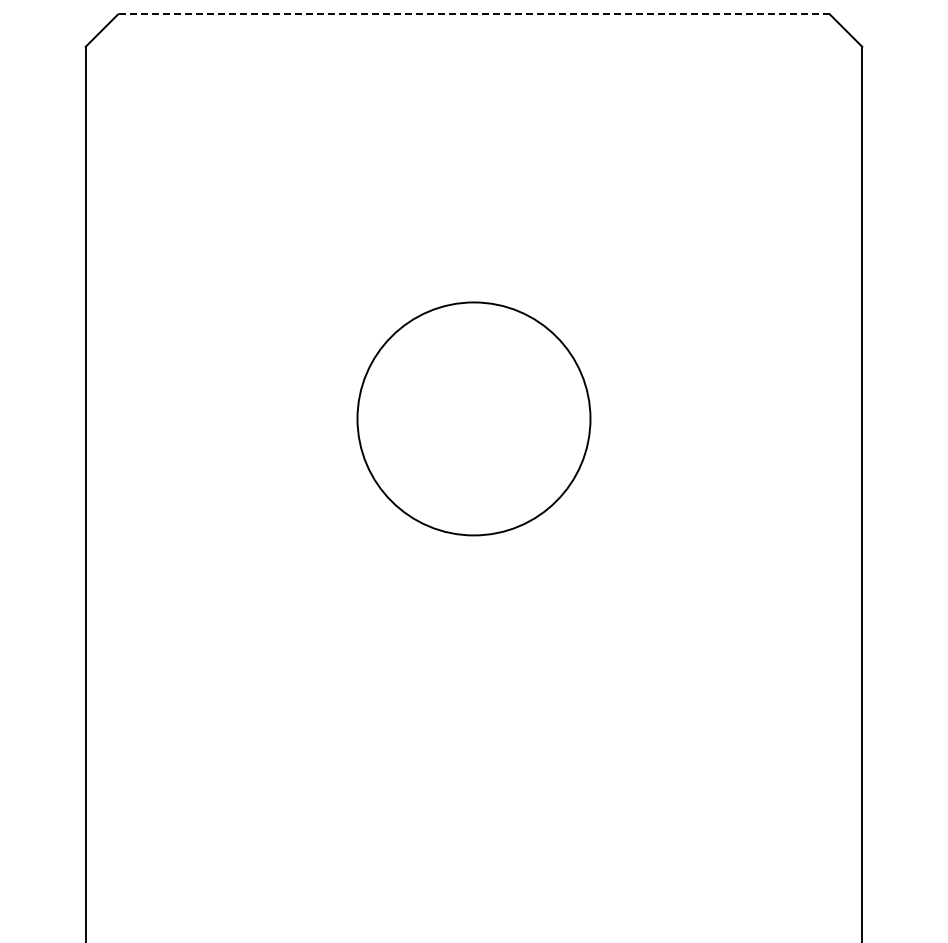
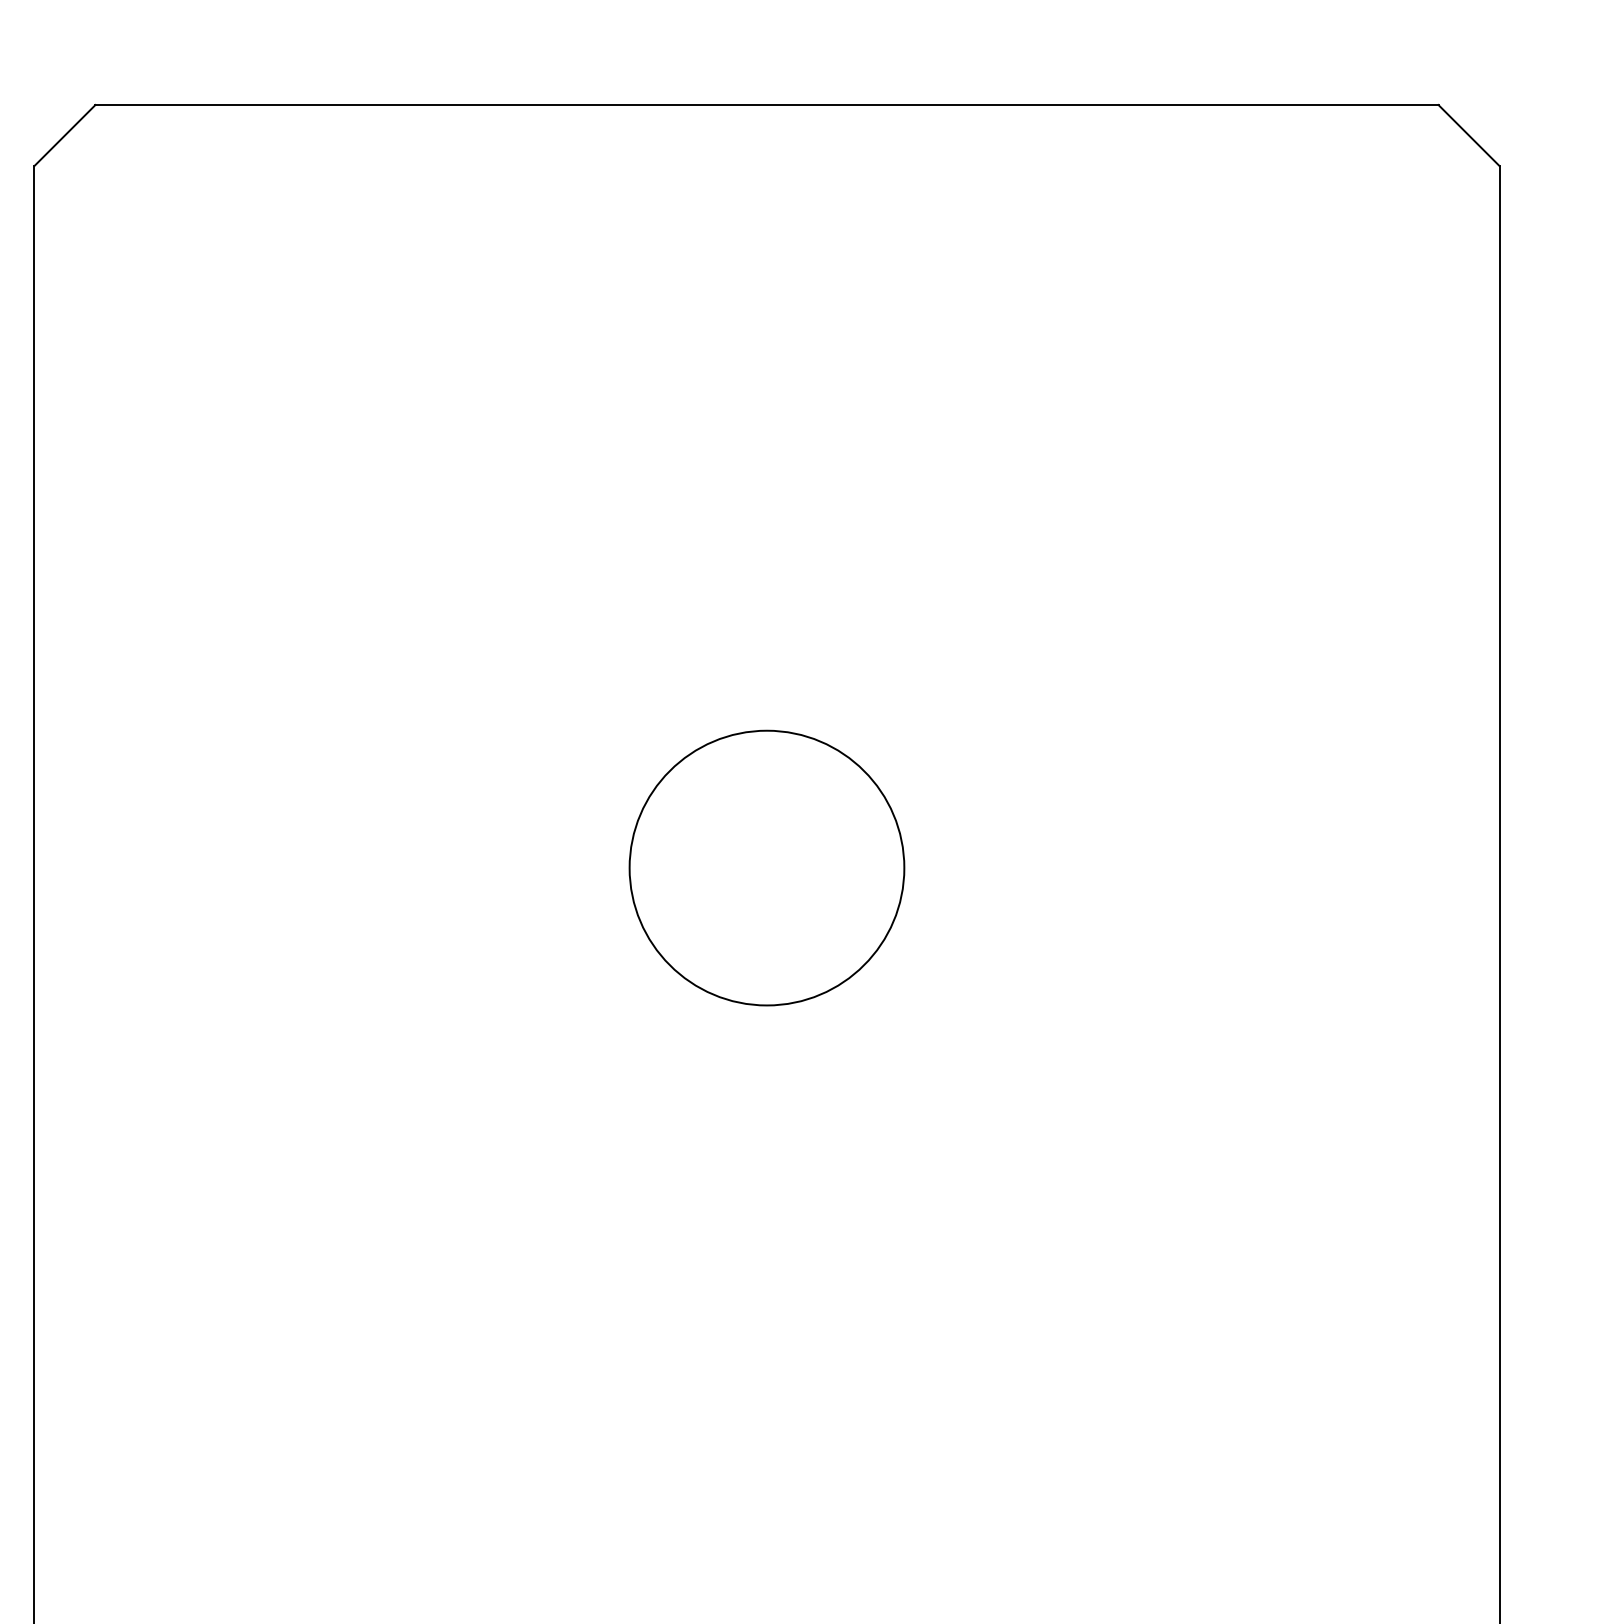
line: (474, 14) -> (767, 105), dashed -> solid
circle: (473, 418) -> (766, 867), size x0.62

